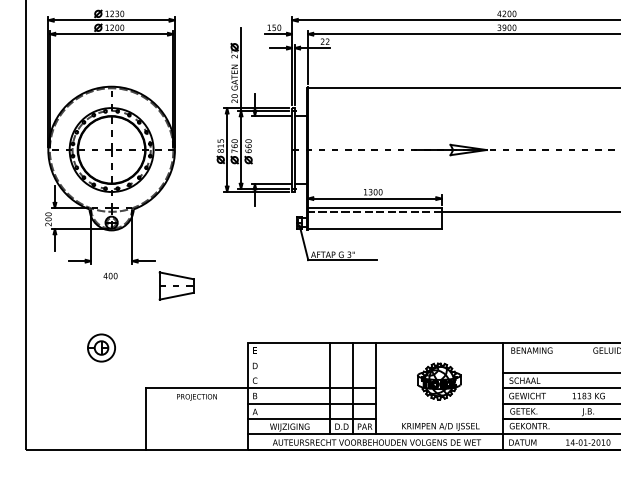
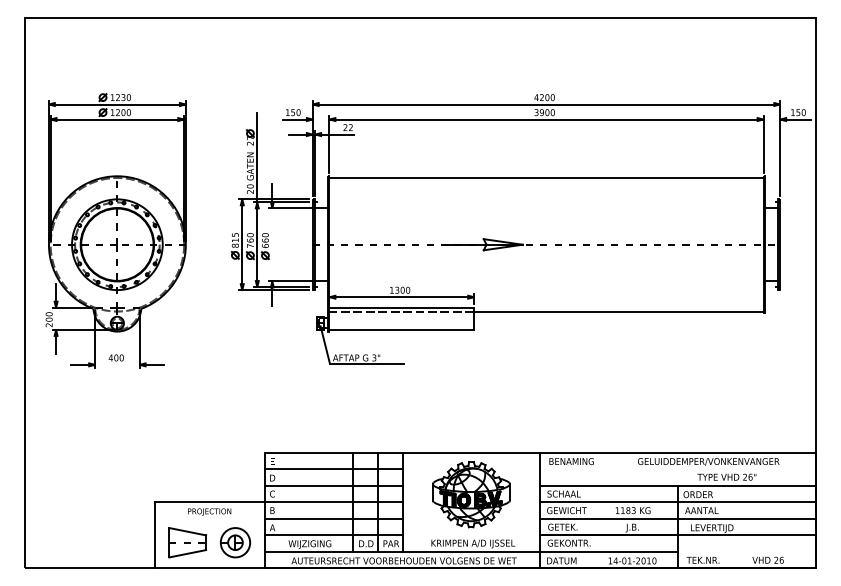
text: (109, 275) -> (115, 357), moved
part: (176, 285) -> (187, 542), moved
part: (101, 347) -> (235, 542), moved
line: (311, 357) -> (333, 469), added
line: (311, 372) -> (333, 485), added
part: (439, 381) -> (471, 494), size x1.67

